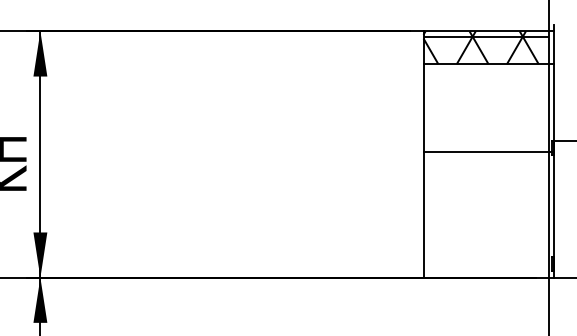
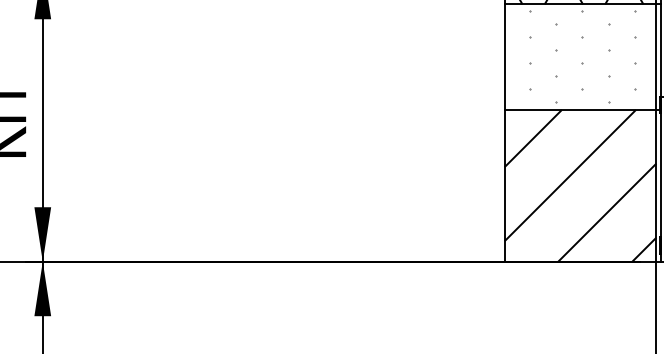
hatch: (487, 107) -> (581, 56), added
hatch: (486, 214) -> (580, 185), added

